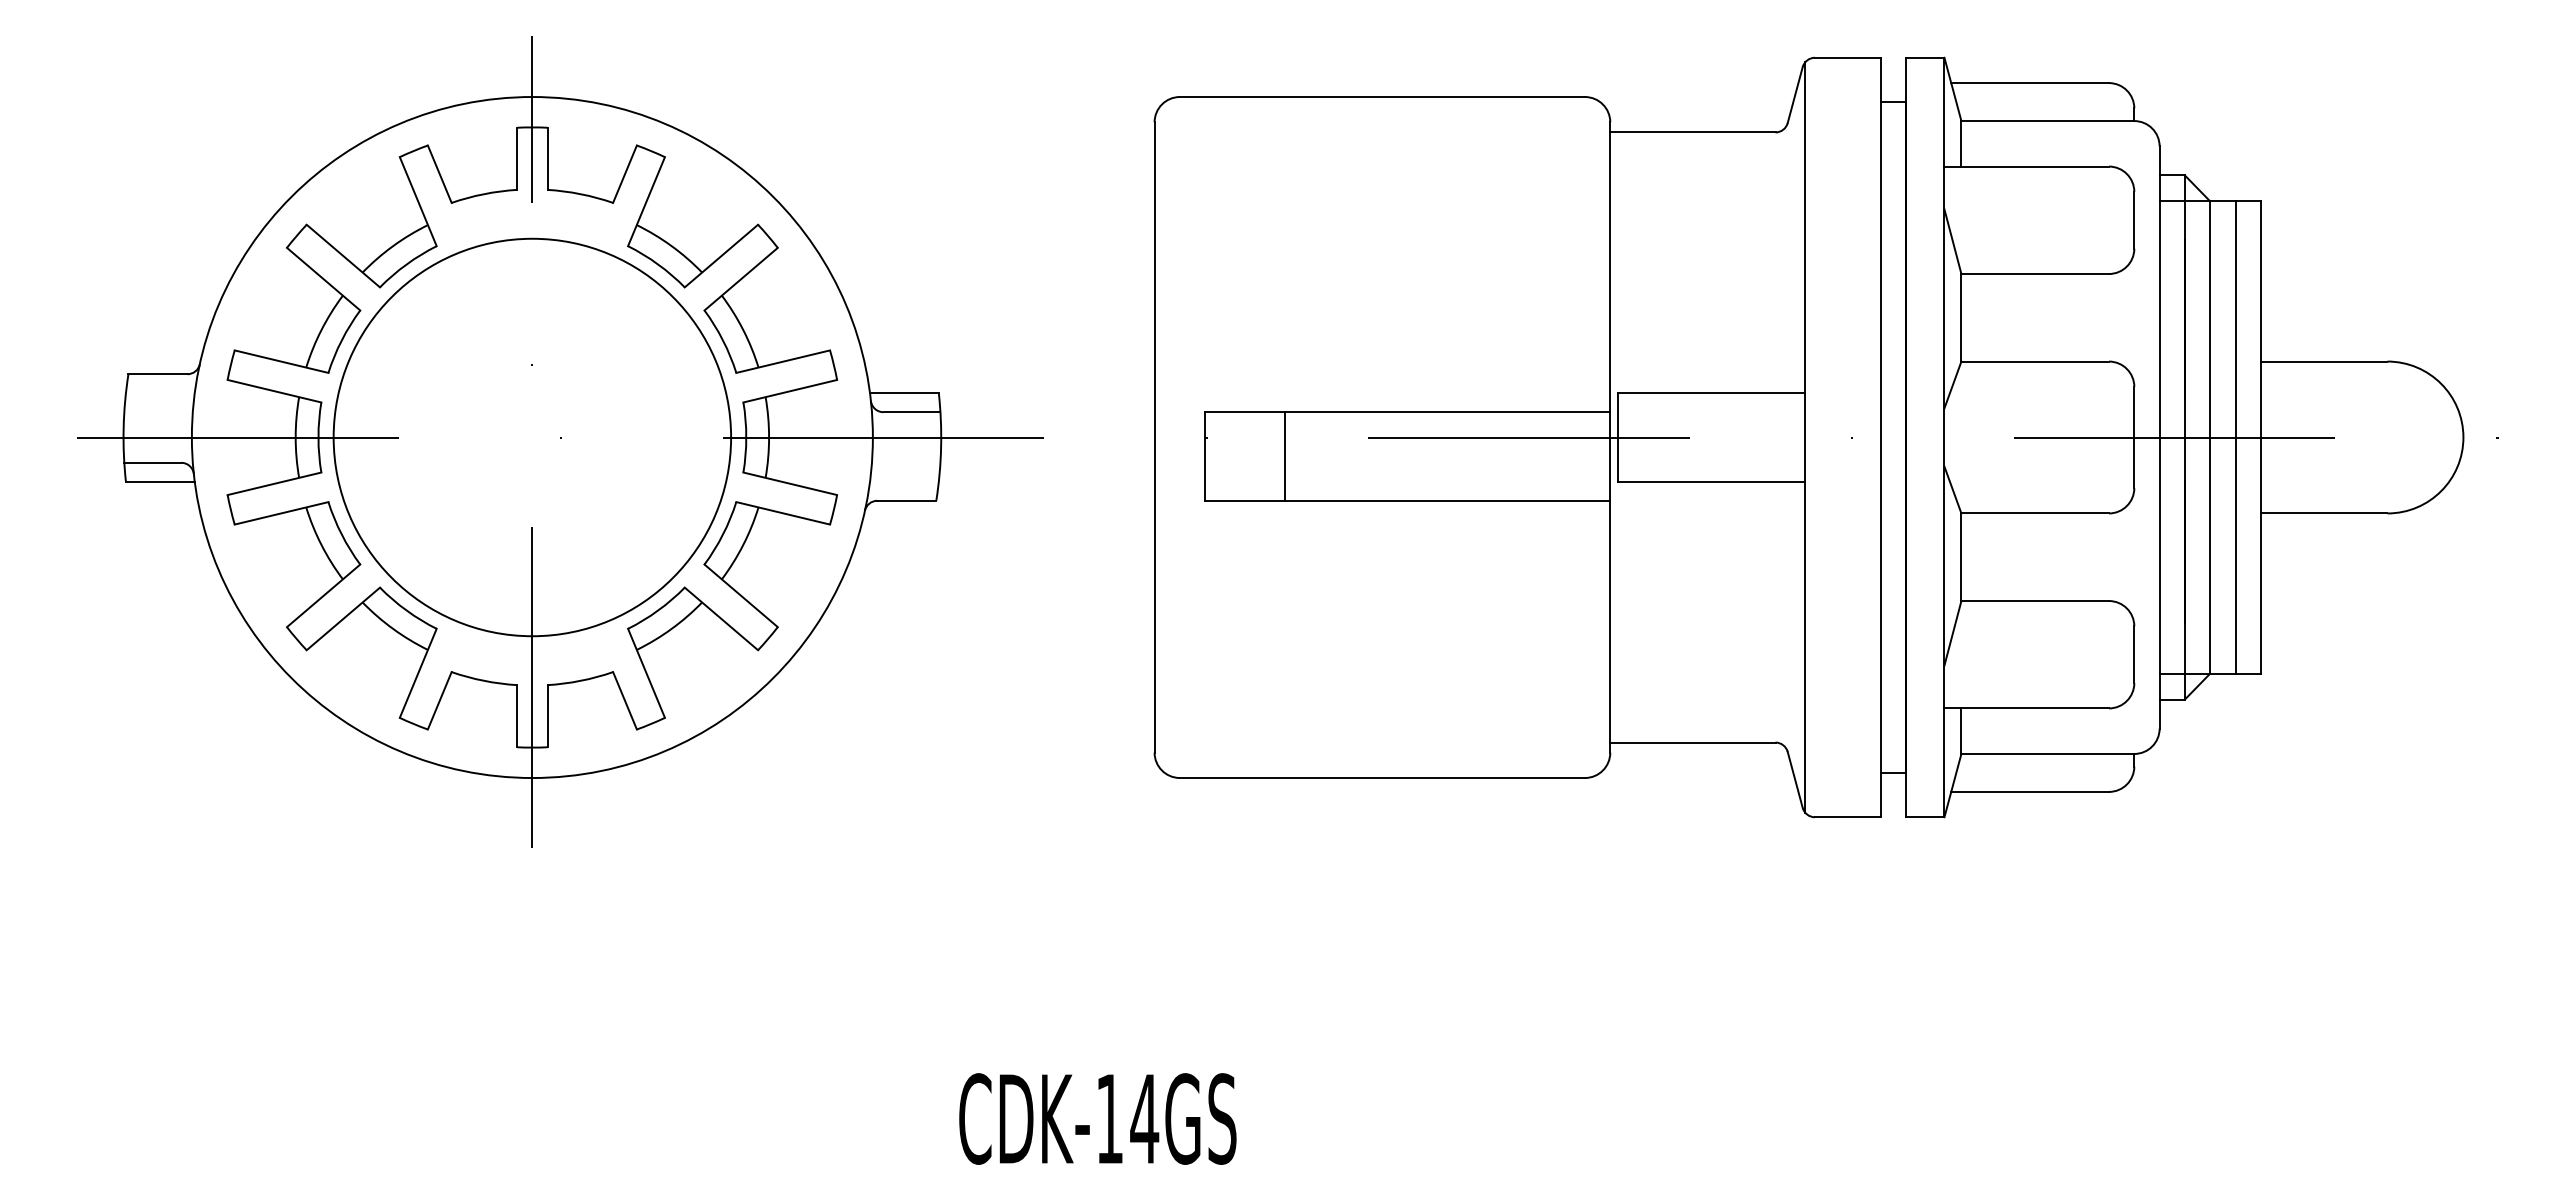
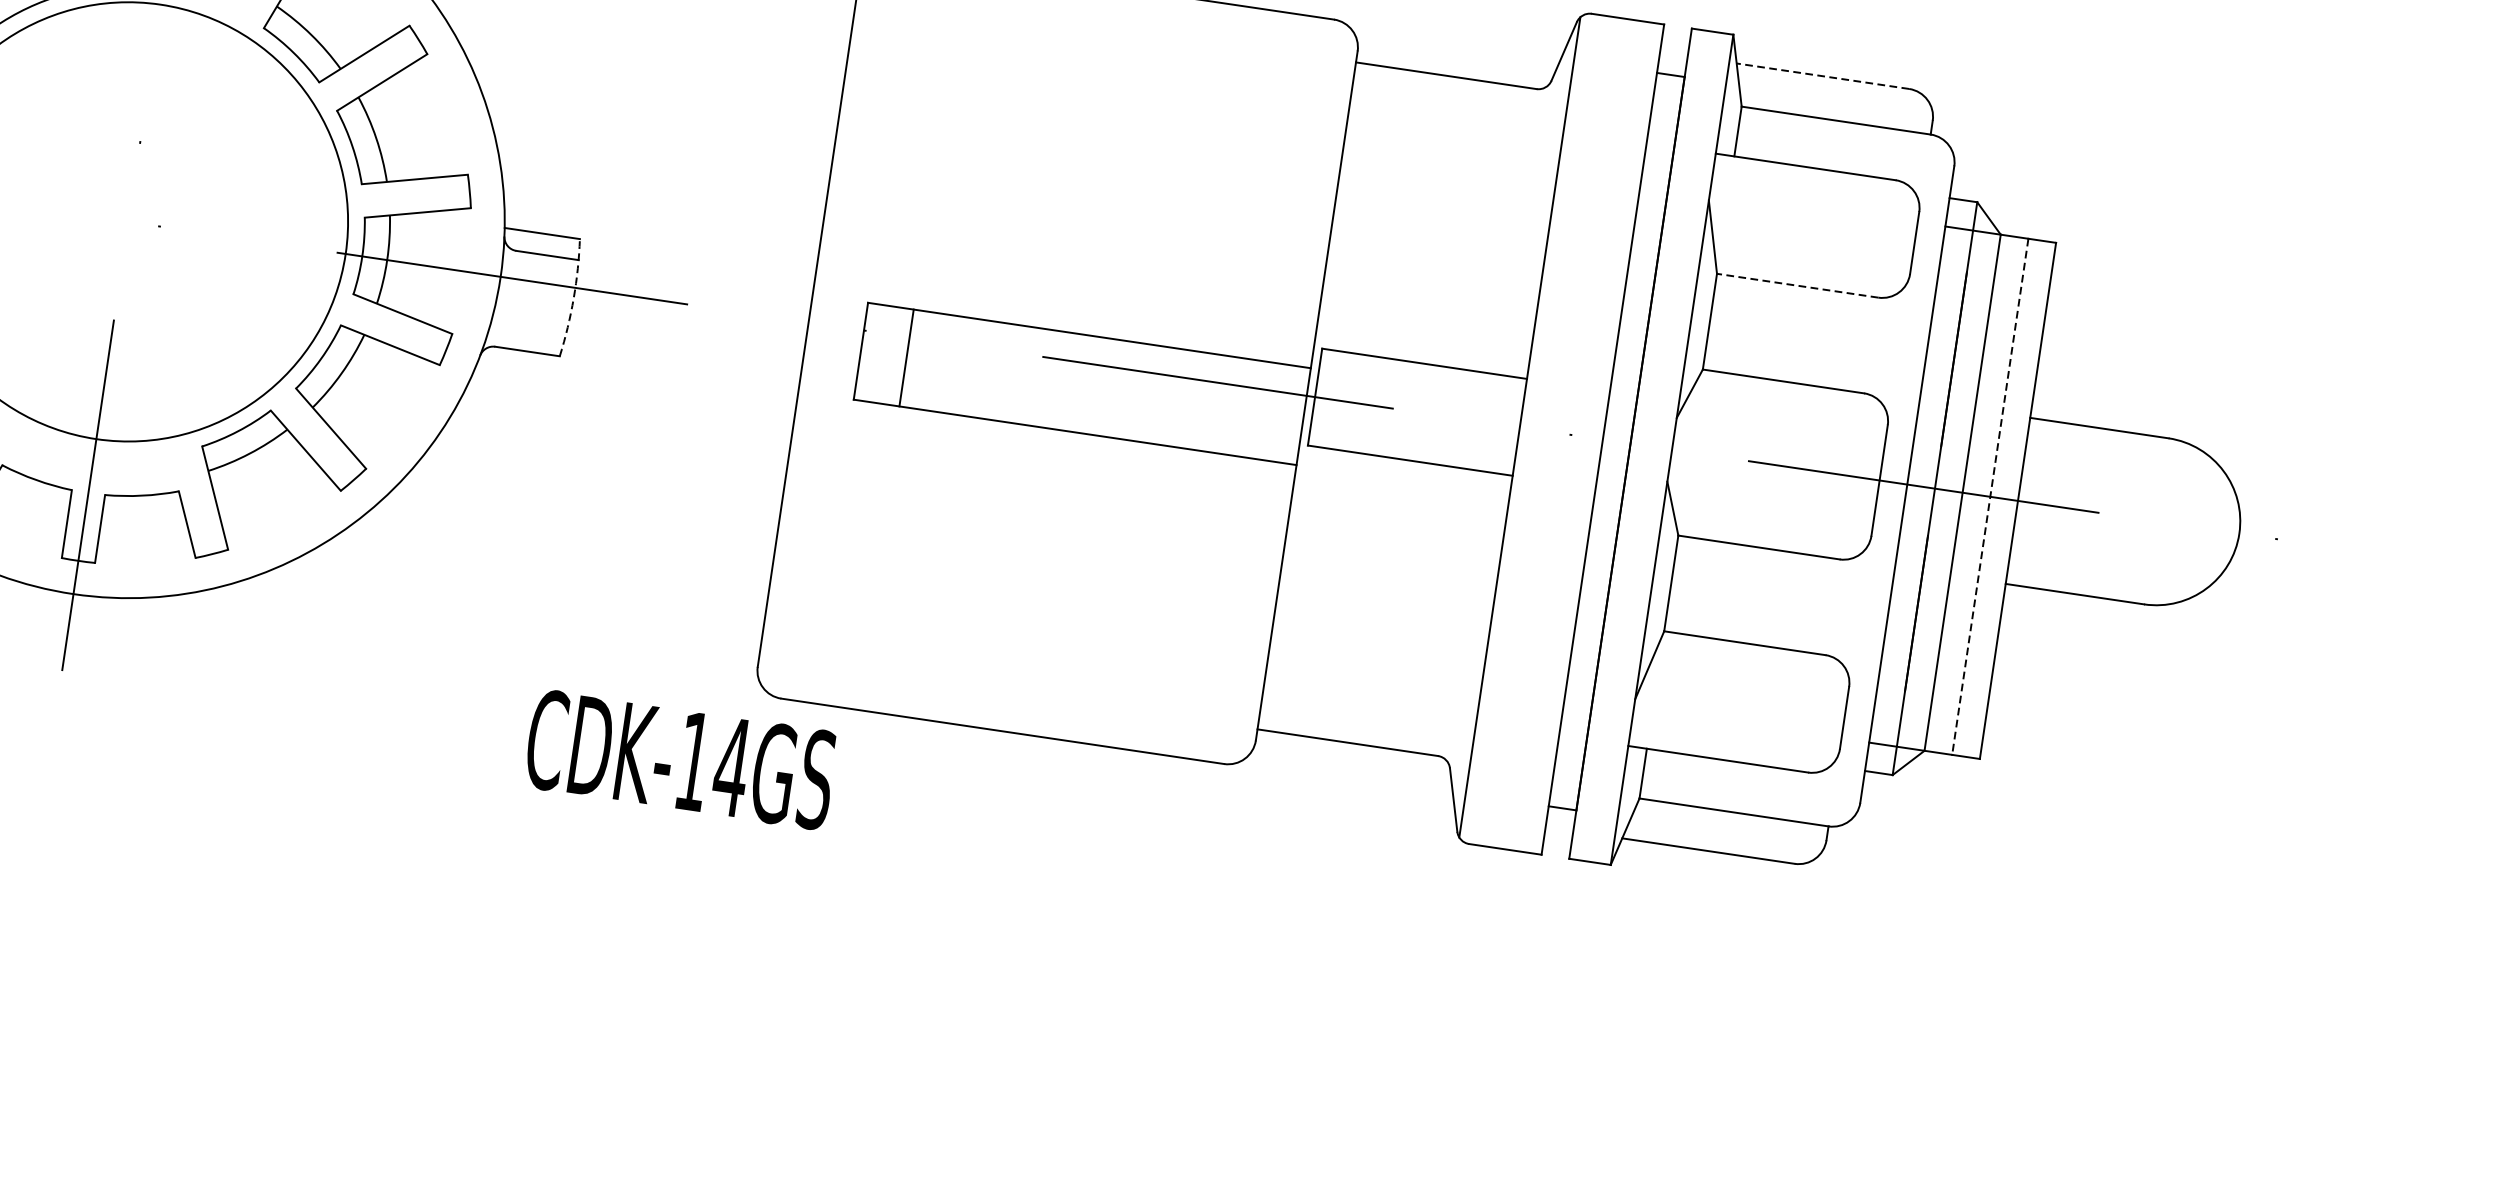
line: (2030, 83) -> (1823, 76), solid -> dashed
line: (2035, 274) -> (1797, 286), solid -> dashed
line: (2235, 438) -> (1990, 497), solid -> dashed
arc: (941, 447) -> (574, 298), solid -> dashed
line: (1285, 456) -> (907, 358), moved
text: (1097, 1118) -> (680, 759), moved

